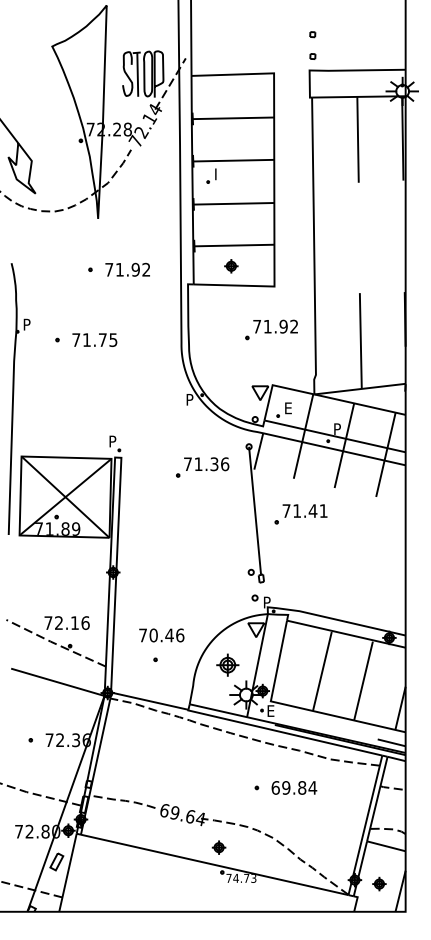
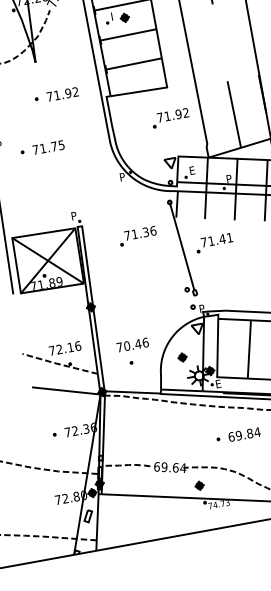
part: (231, 266) -> (125, 18), moved
part: (202, 467) -> (138, 236), moved
part: (227, 665) -> (182, 357), size x0.62

